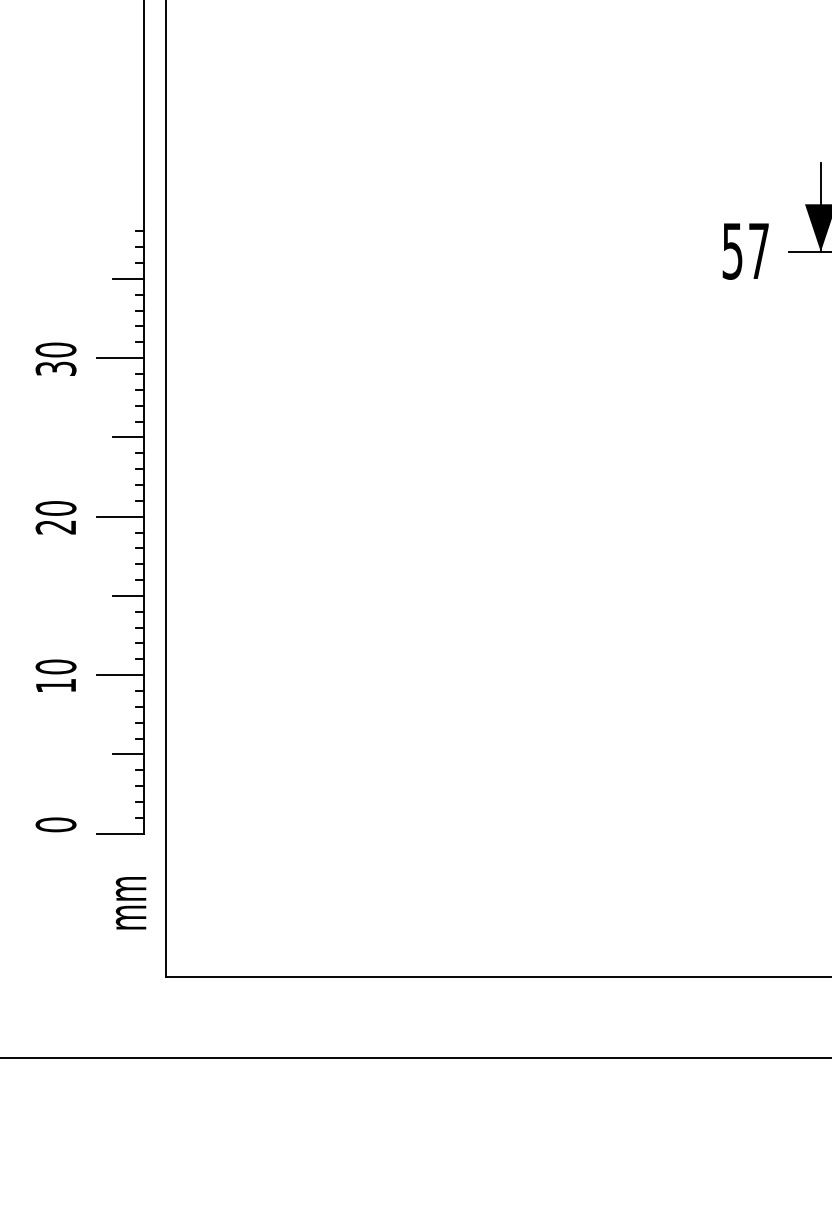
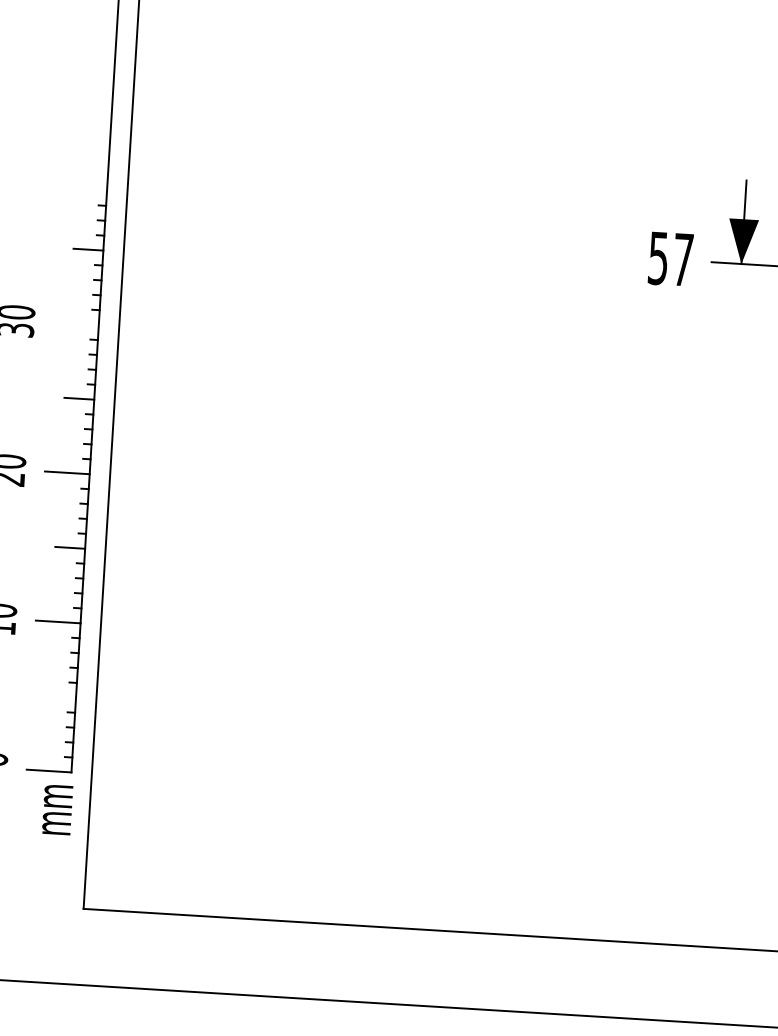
line: (120, 358) -> (76, 324), removed
line: (128, 754) -> (61, 697), removed
text: (130, 903) -> (57, 810), moved

